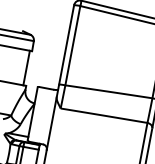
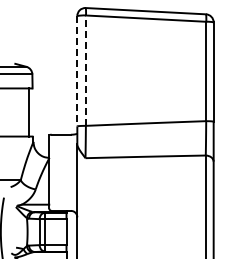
line: (66, 45) -> (77, 71), solid -> dashed
line: (72, 45) -> (85, 70), solid -> dashed

